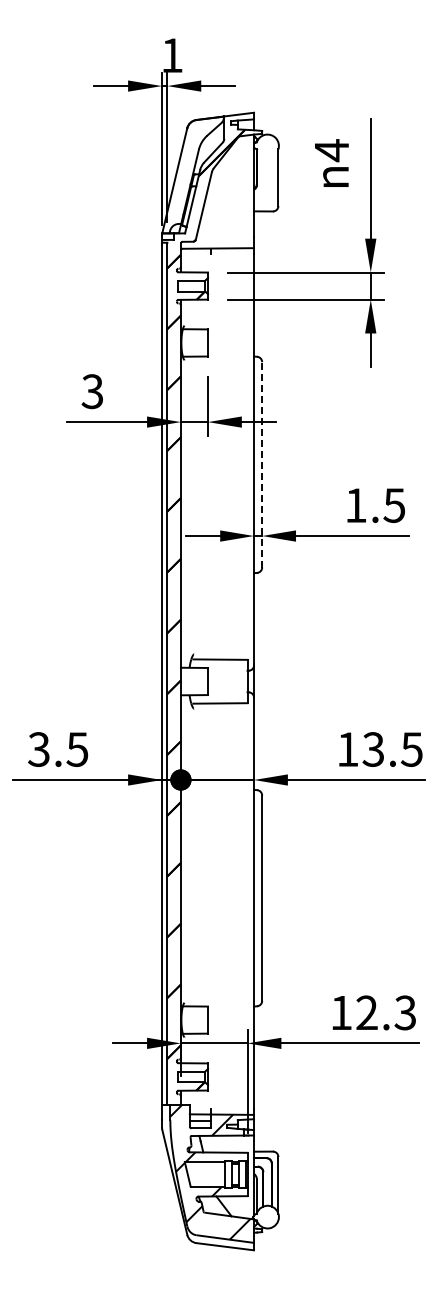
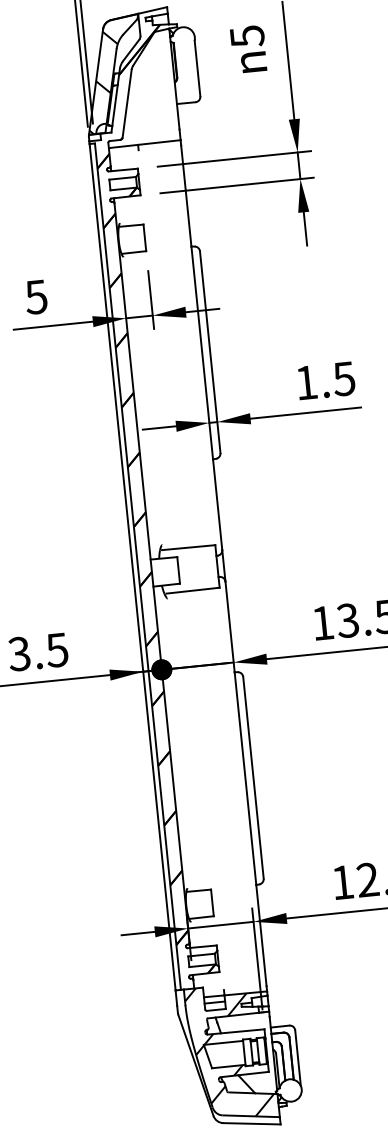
text: (332, 150) -> (247, 36), 4 -> 5
hatch: (182, 182) -> (103, 82), added
text: (92, 391) -> (36, 297), 3 -> 5
line: (262, 464) -> (210, 351), dashed -> solid

